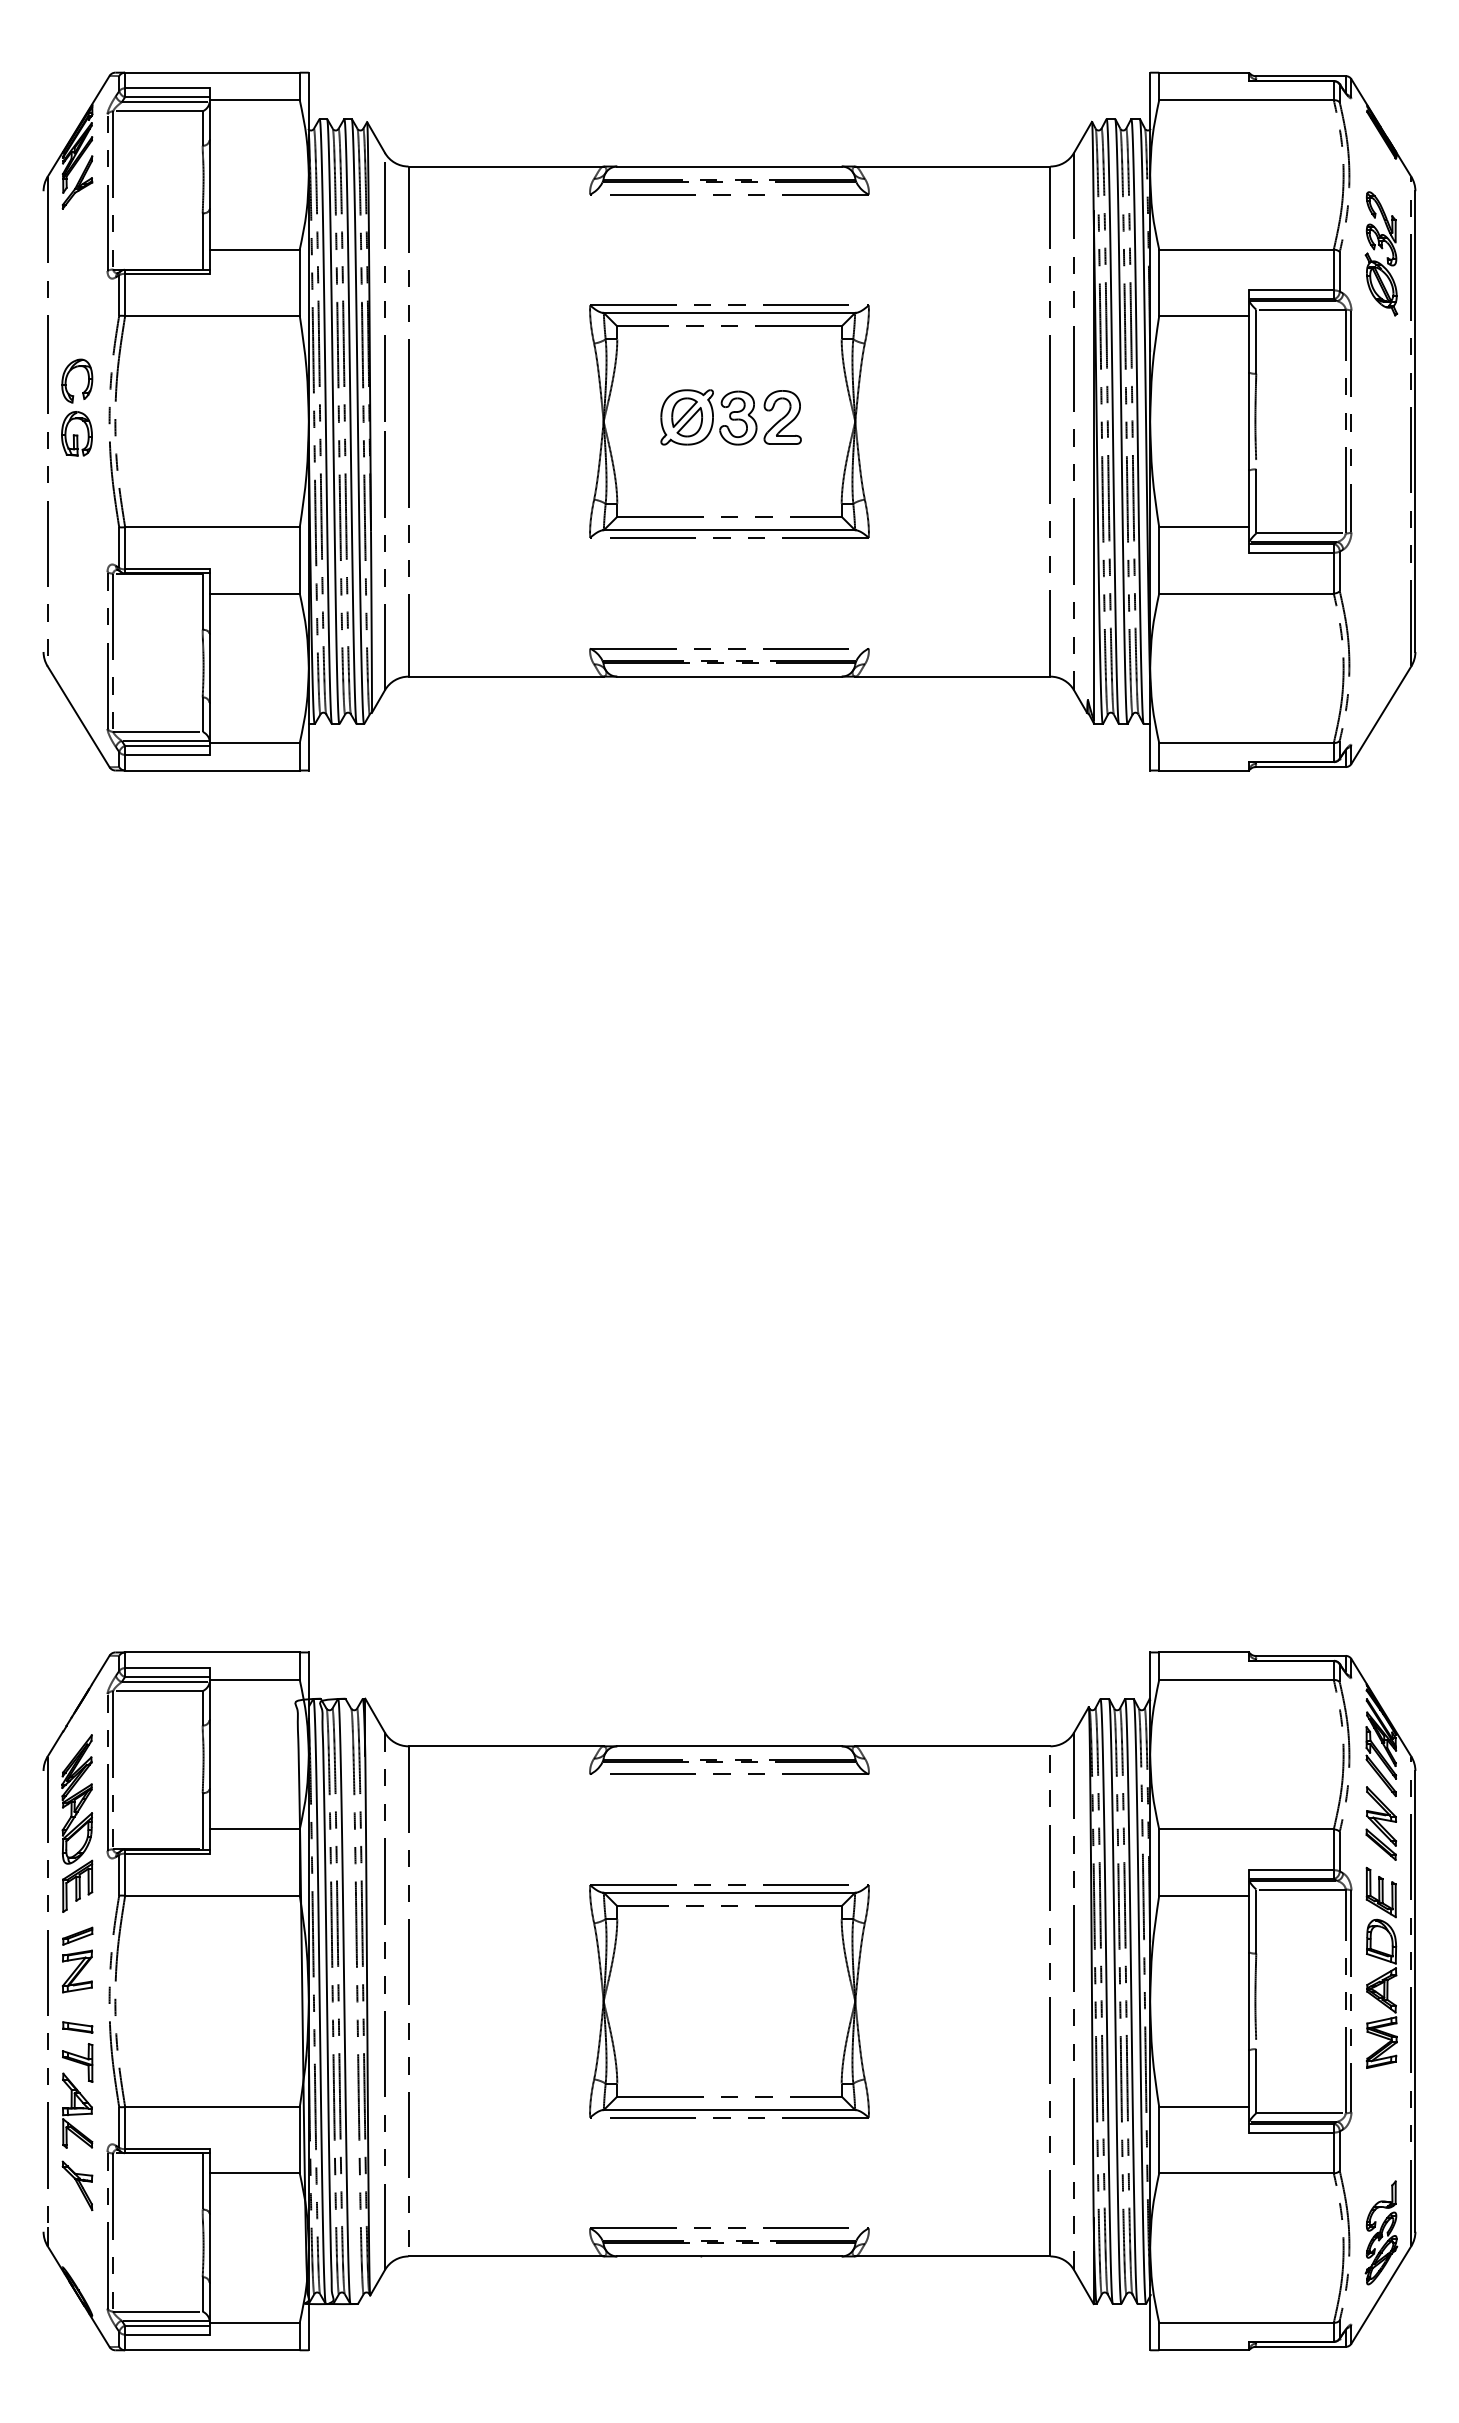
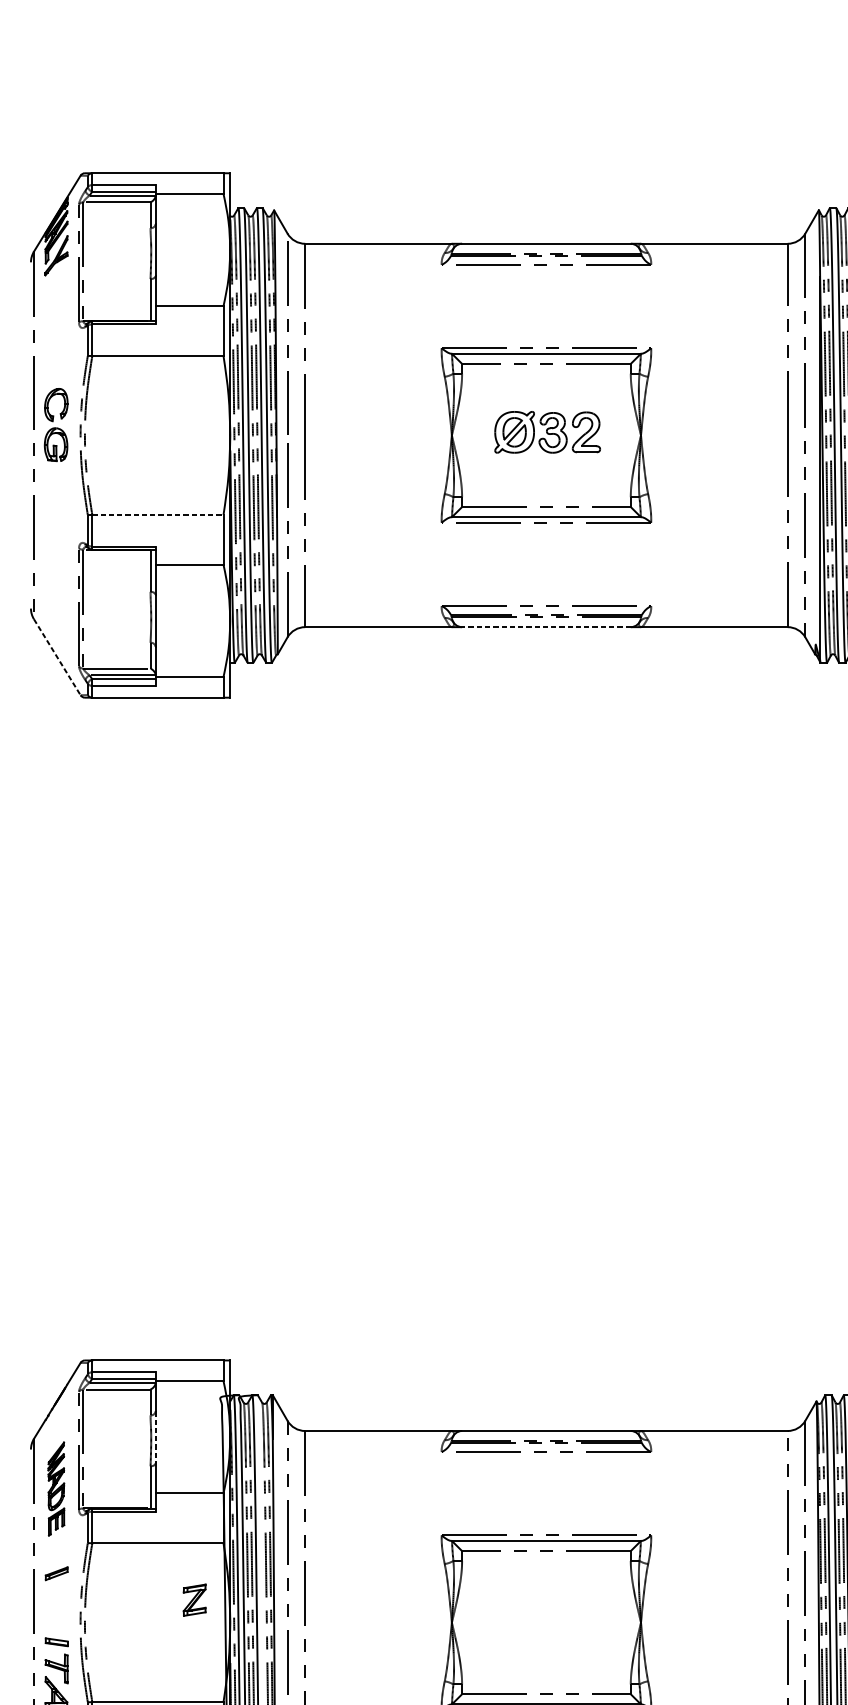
line: (212, 527) -> (157, 515), solid -> dashed
line: (728, 676) -> (545, 627), solid -> dashed
line: (78, 717) -> (57, 657), solid -> dashed
line: (209, 1754) -> (155, 1437), solid -> dashed
part: (77, 1823) -> (56, 1489), size x0.7
part: (77, 1971) -> (194, 1600), moved

